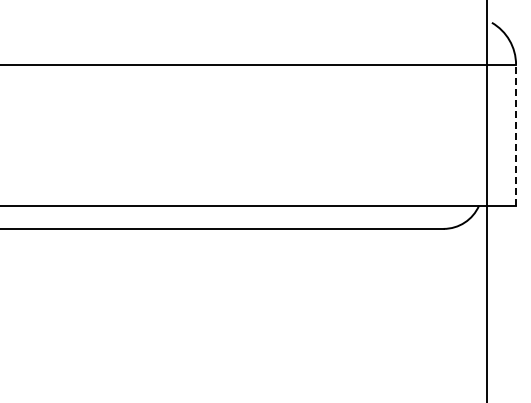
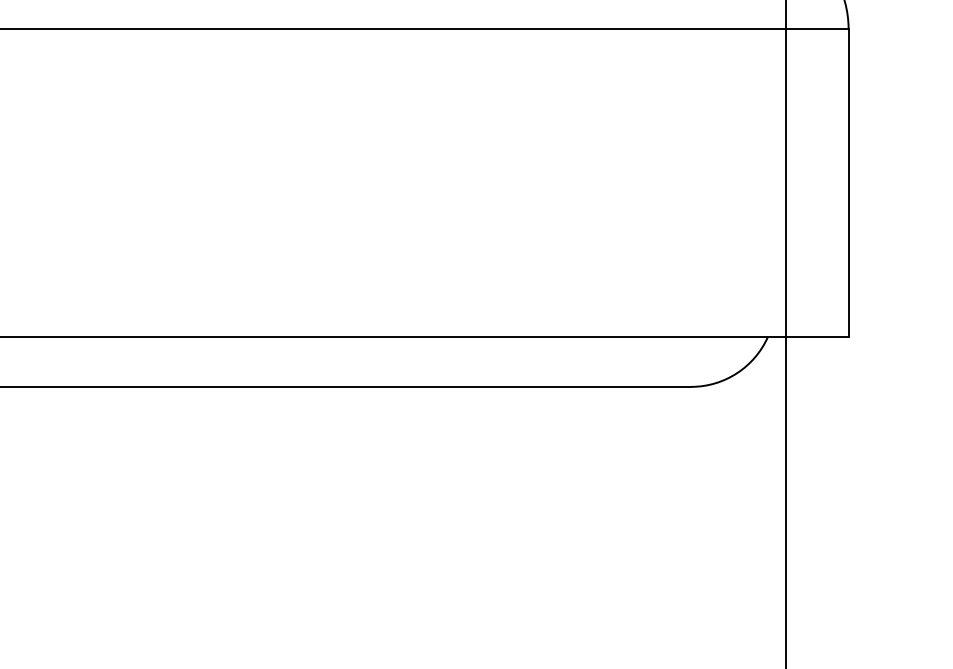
line: (516, 135) -> (849, 183), dashed -> solid

